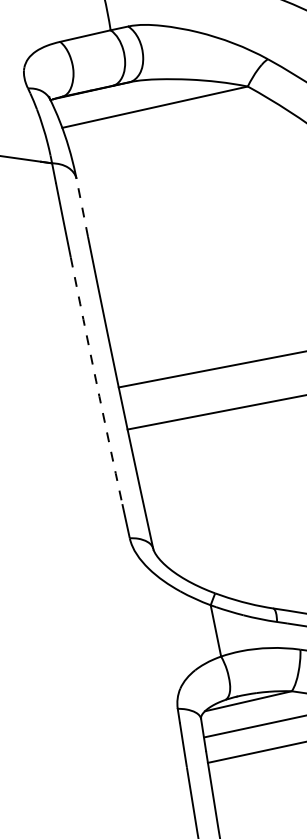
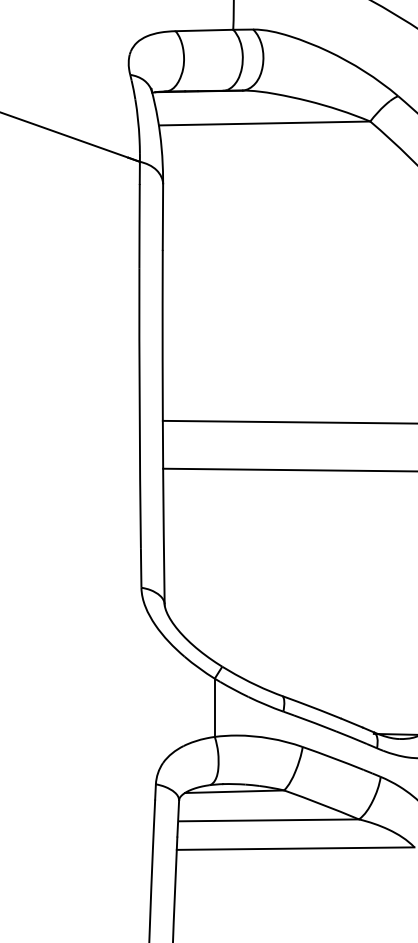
line: (81, 208) -> (162, 217), dashed -> solid
arc: (95, 380) -> (139, 408), dashed -> solid

